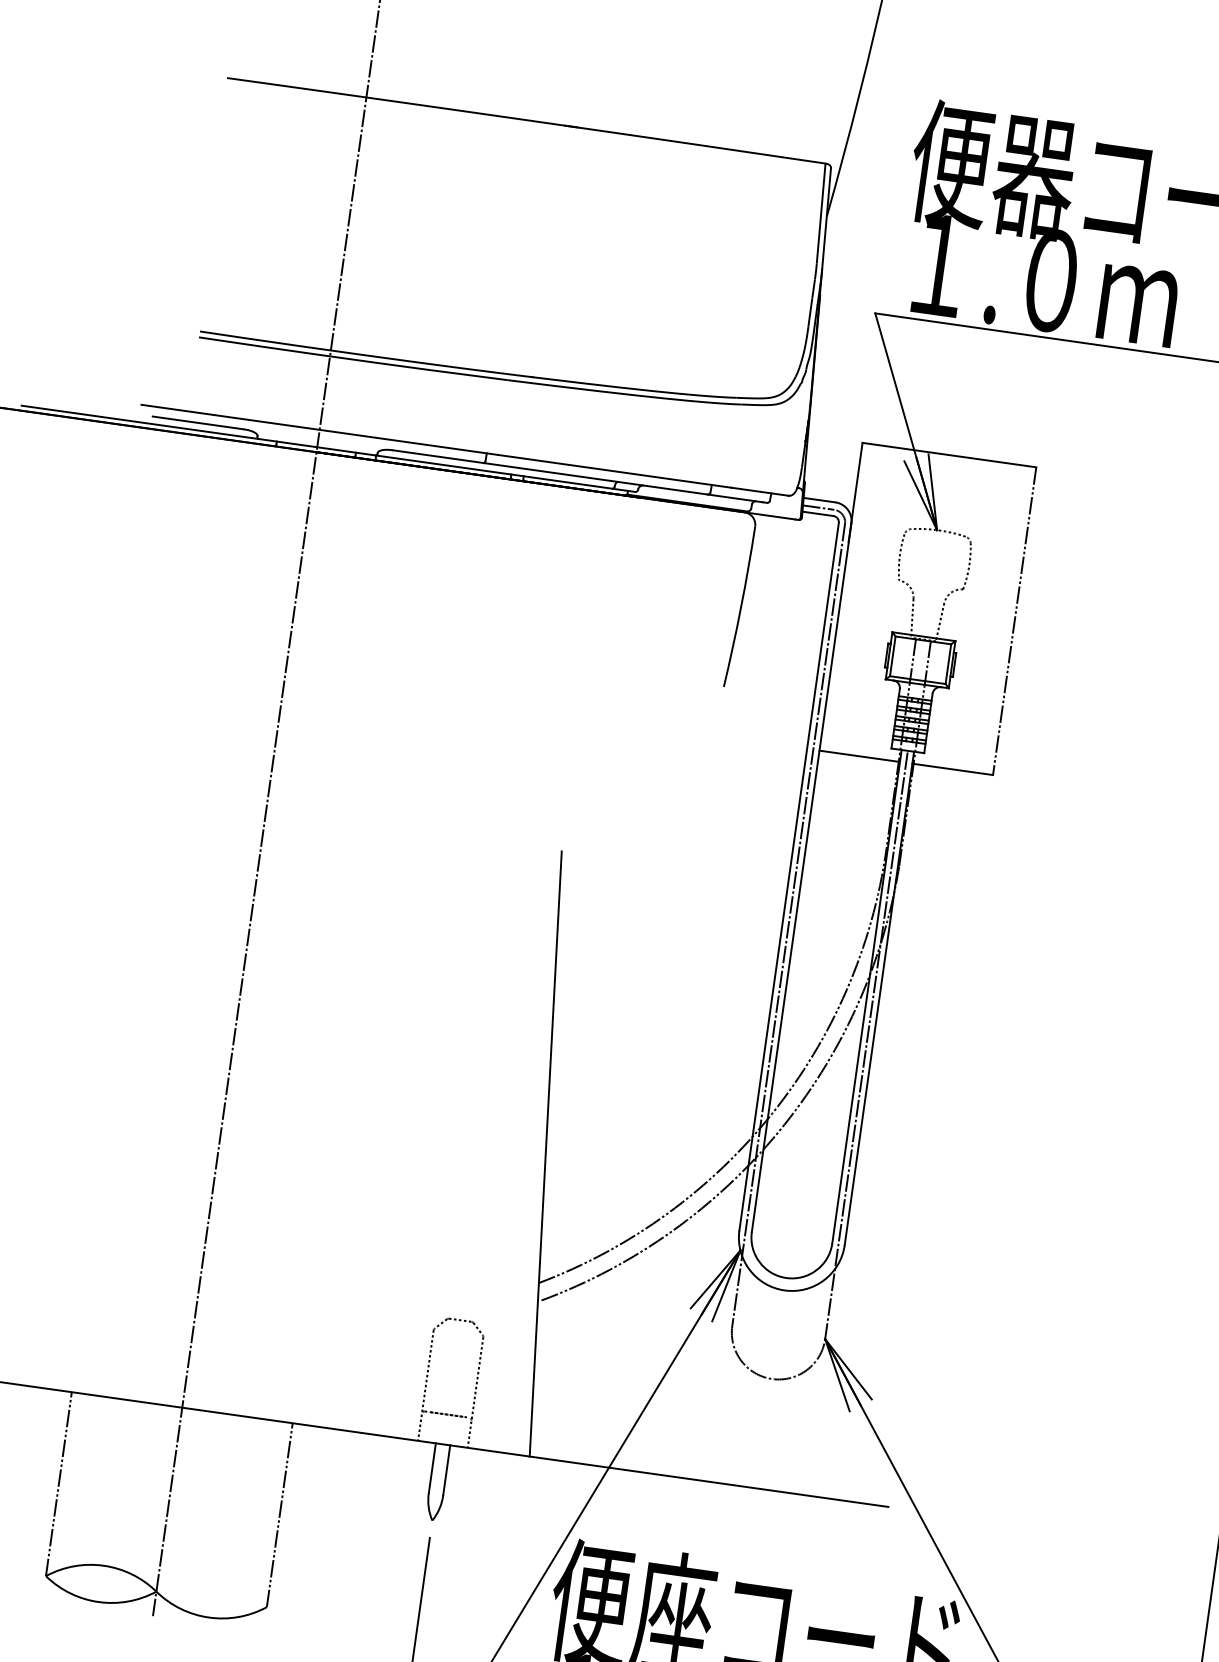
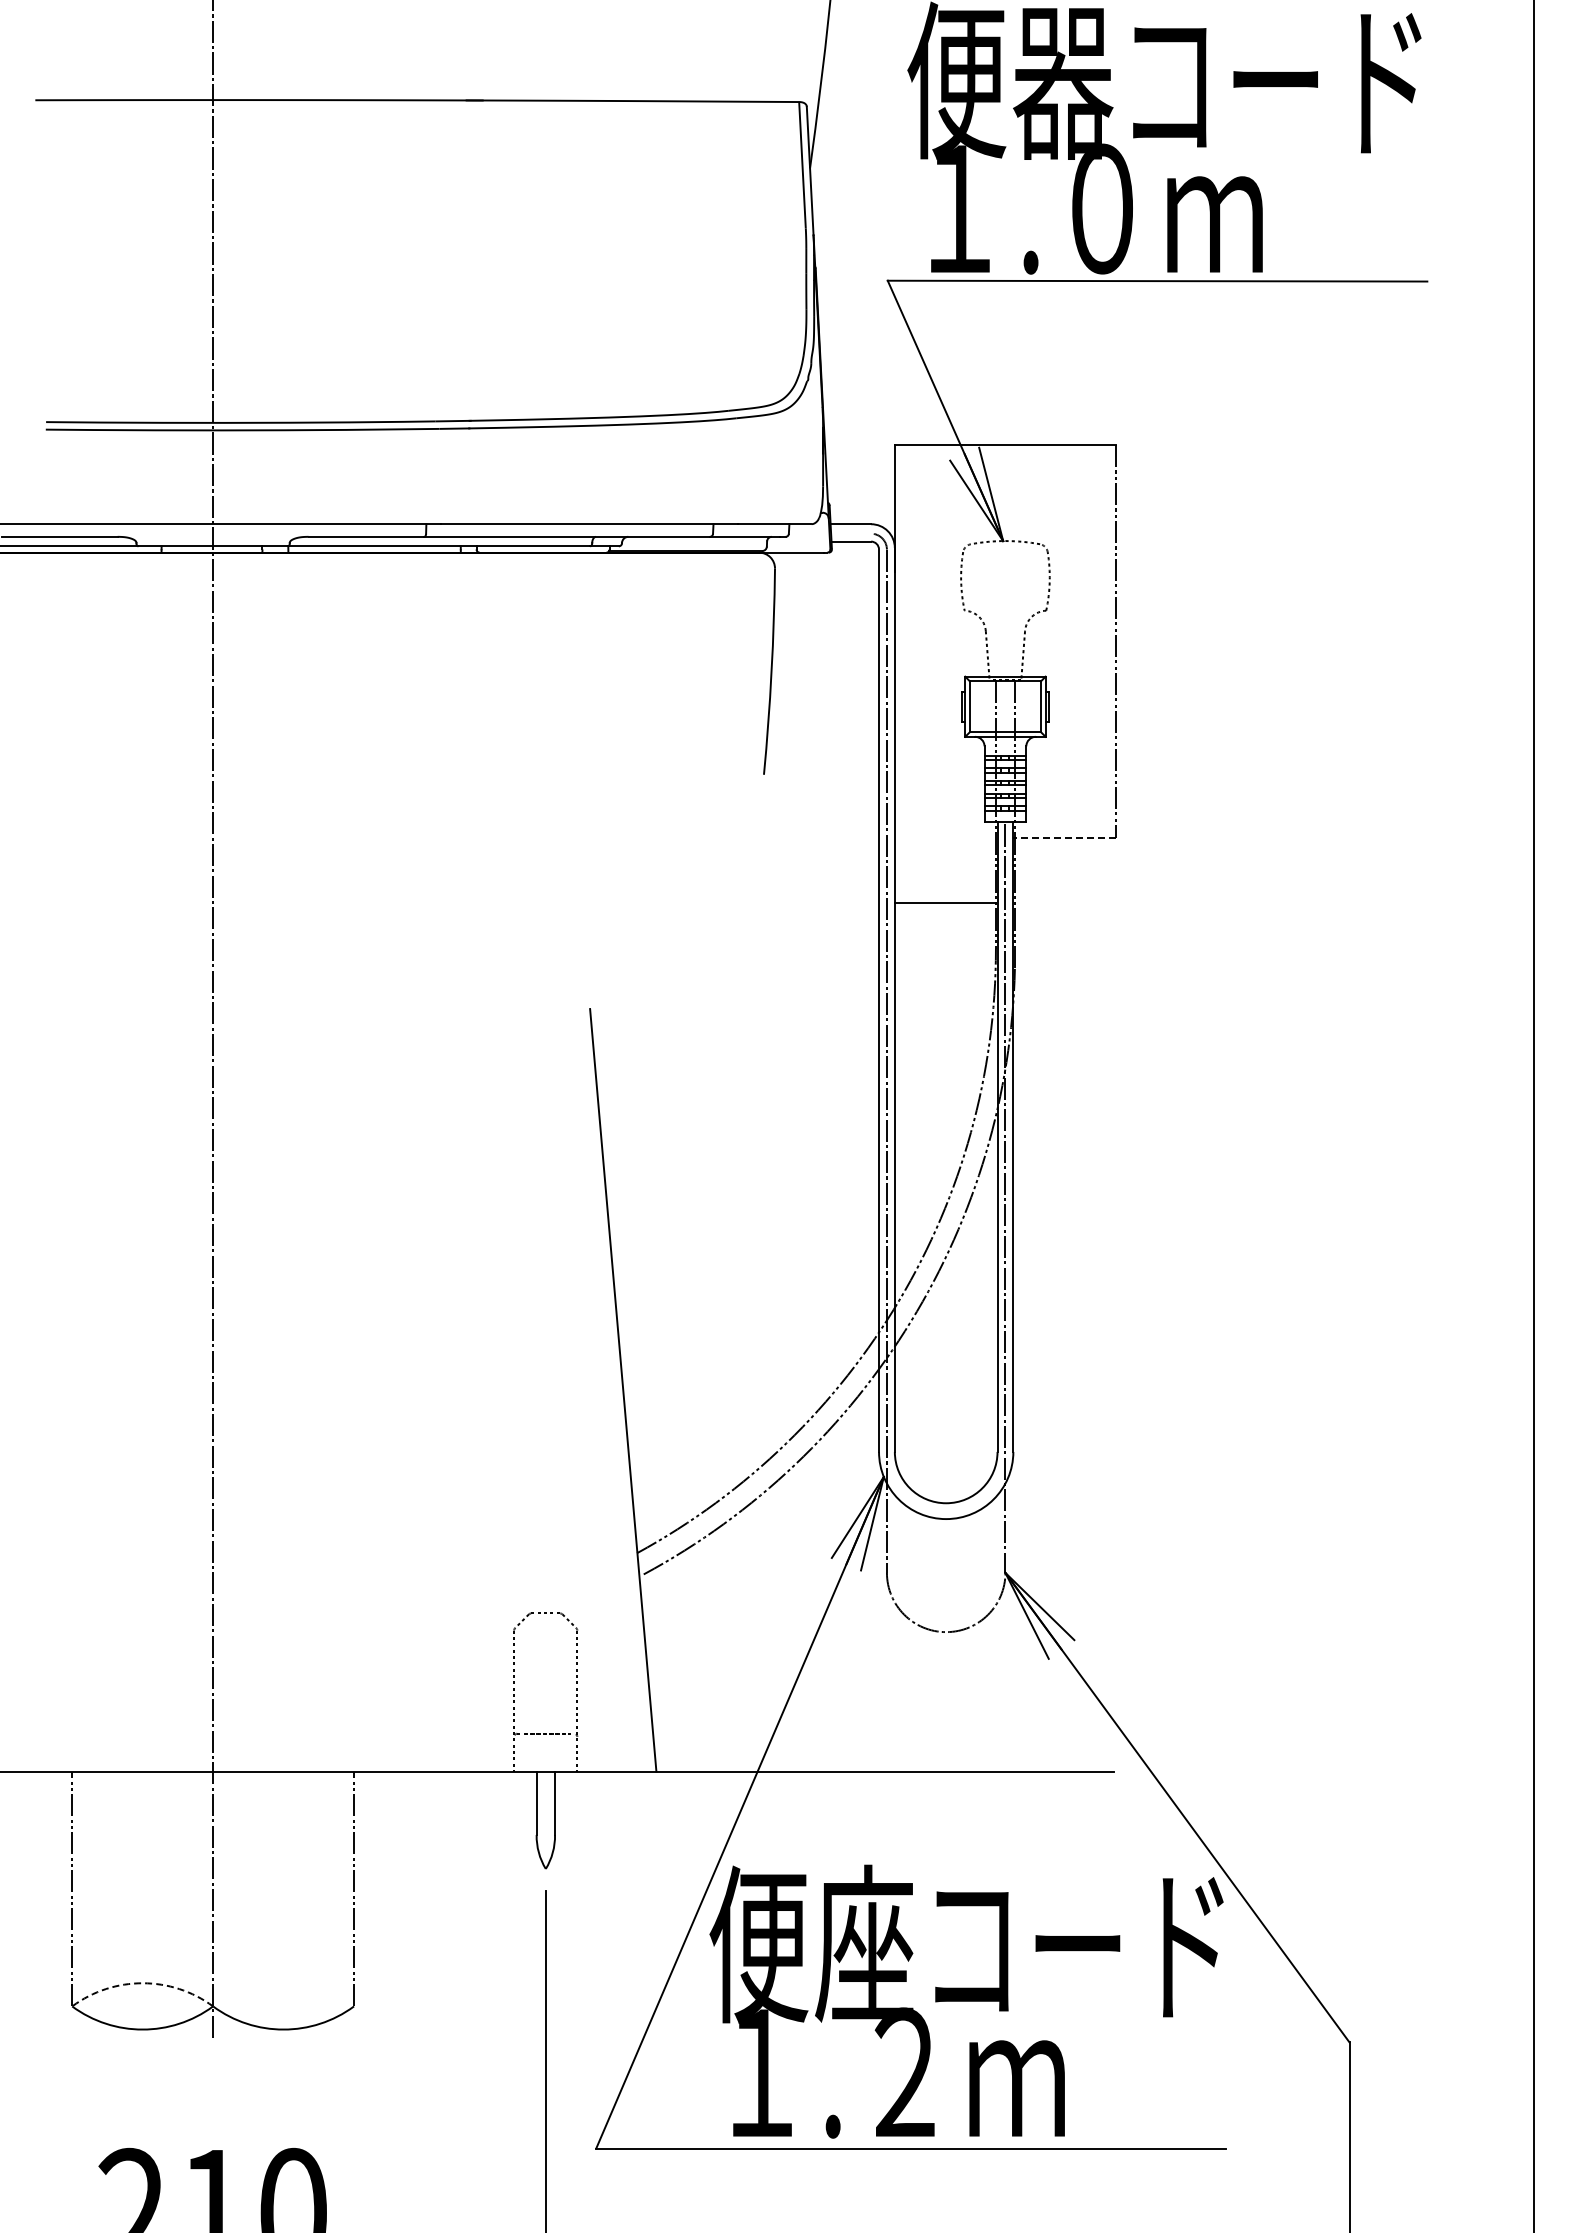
line: (819, 507) -> (851, 533), removed
line: (858, 756) -> (944, 902), moved
line: (952, 769) -> (1064, 837), solid -> dashed
arc: (103, 1565) -> (142, 1983), solid -> dashed

